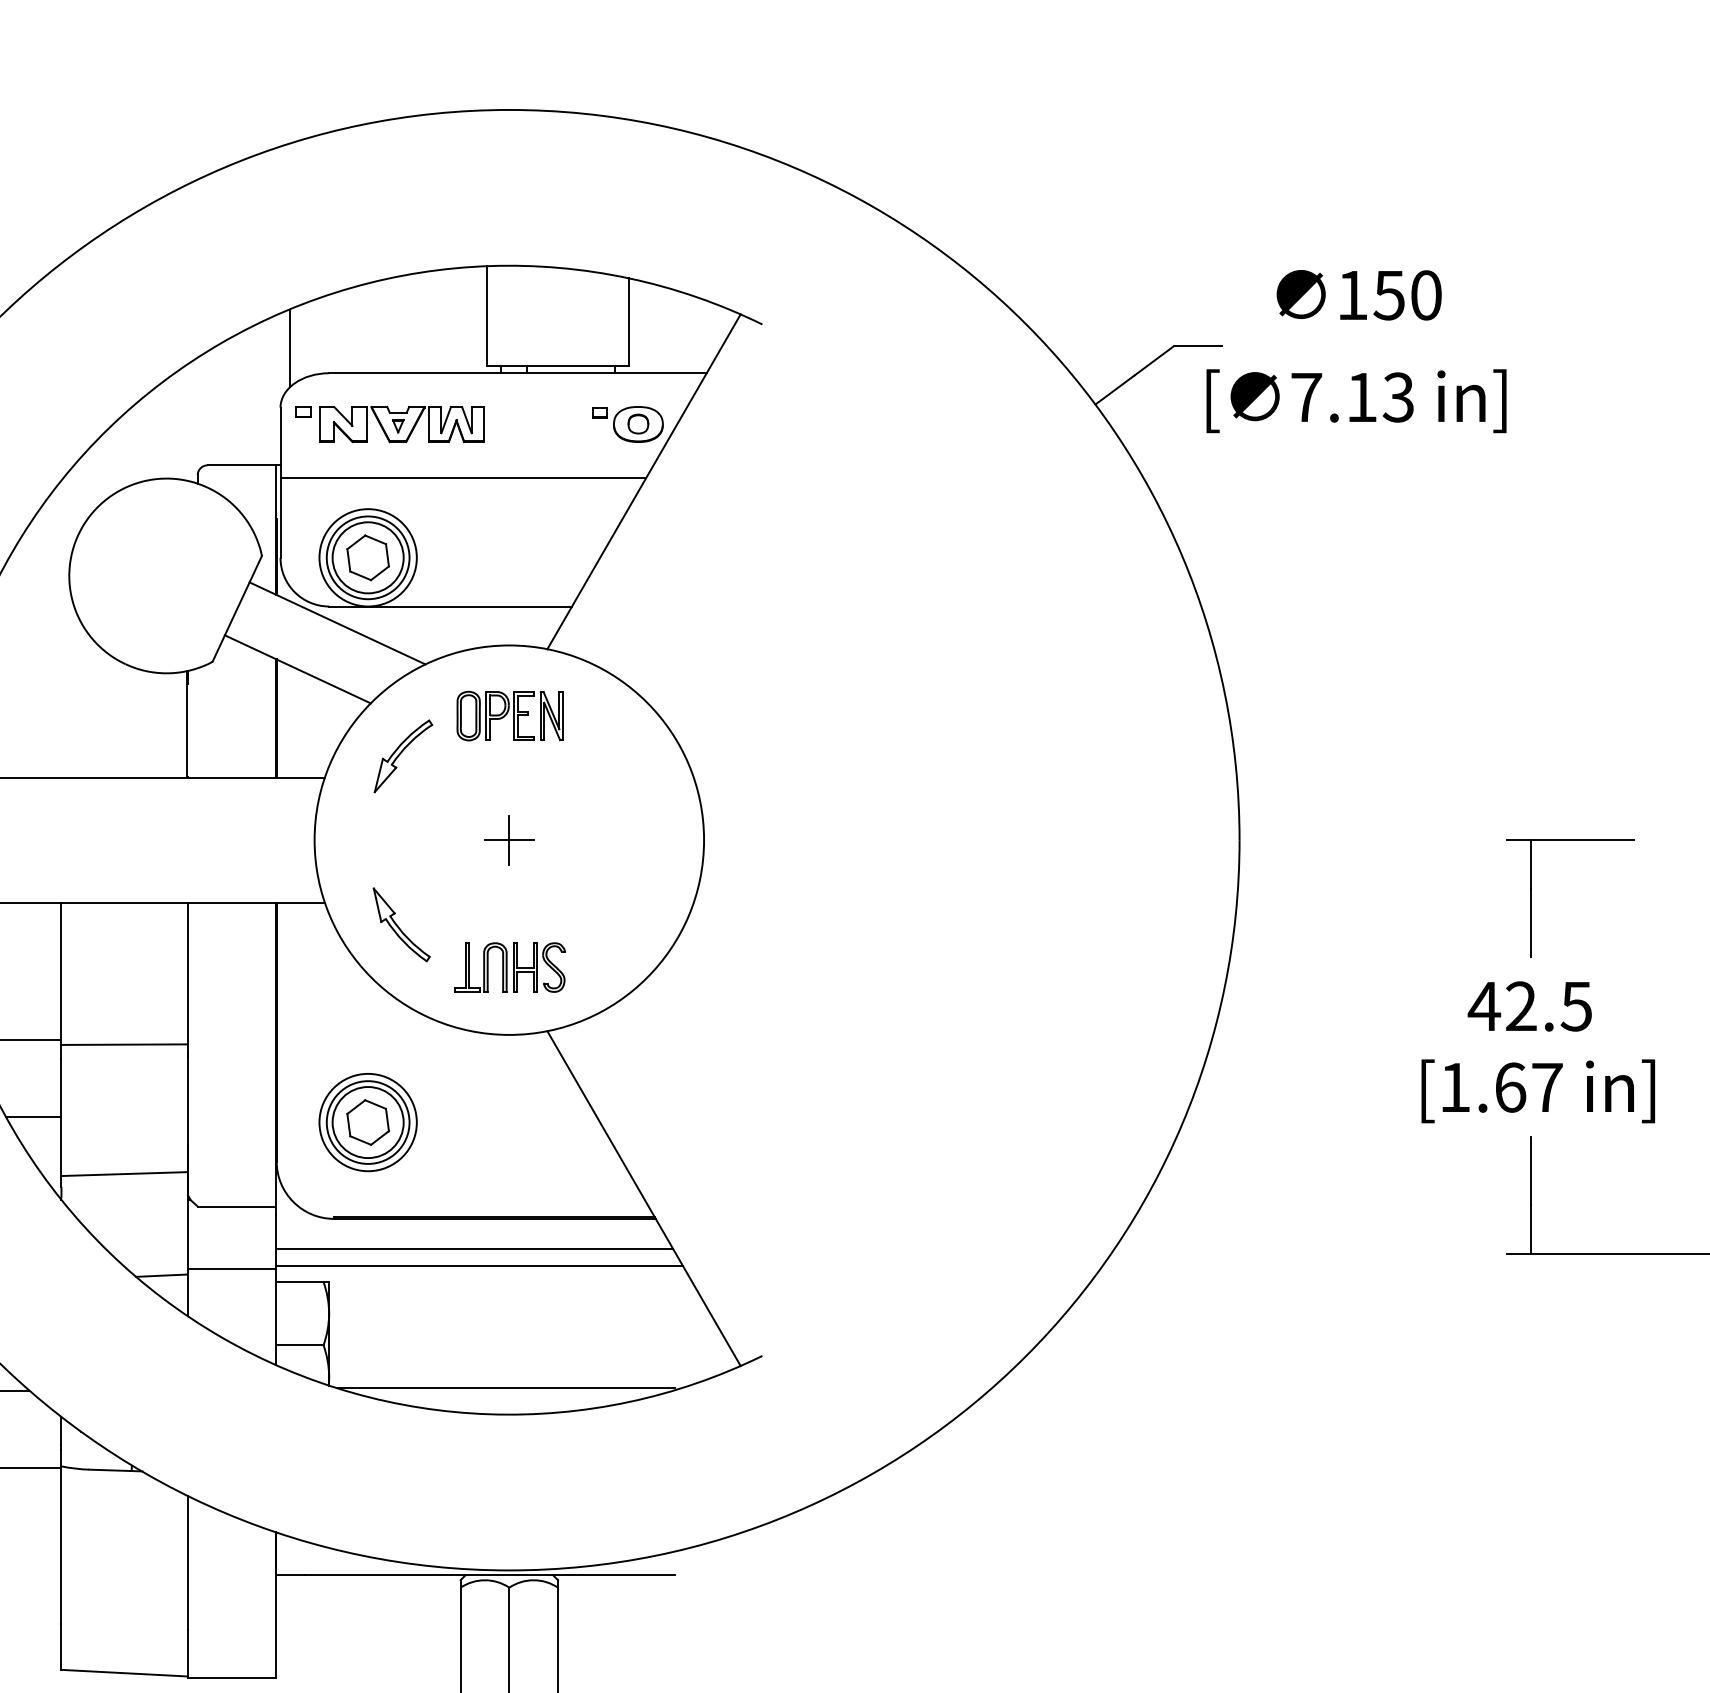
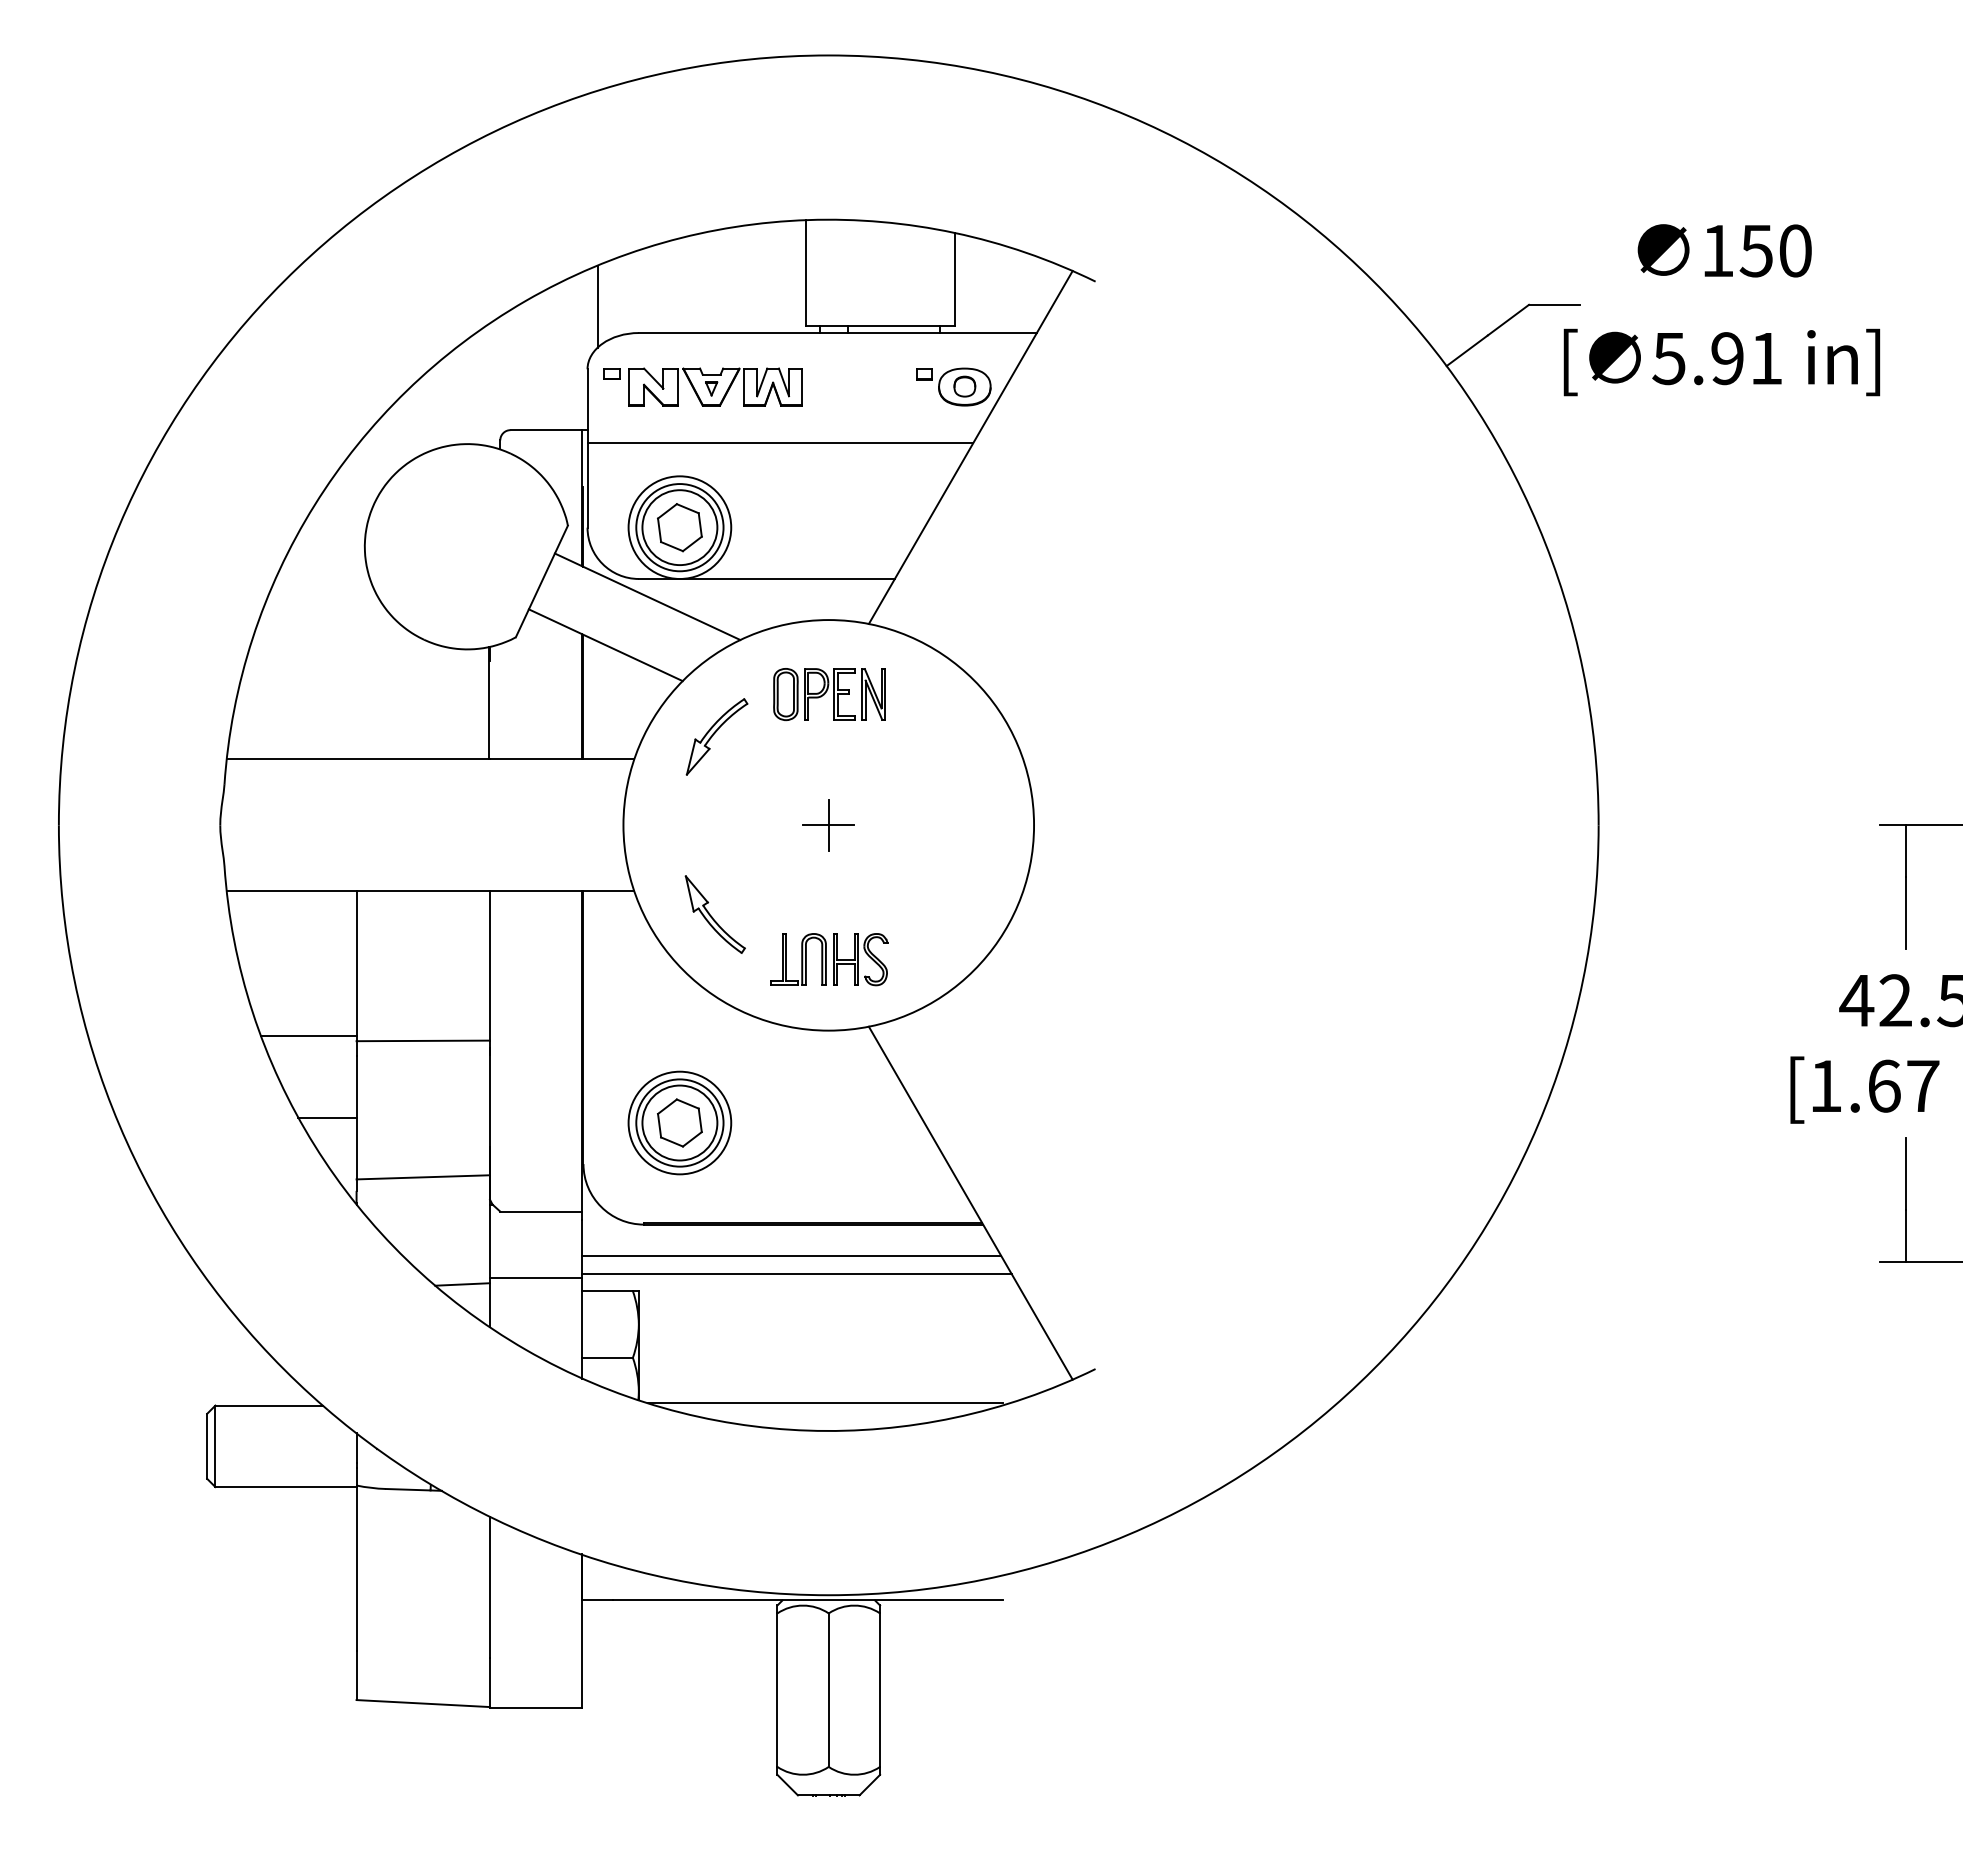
text: (1352, 397) -> (1717, 358), 7.13 -> 5.91

